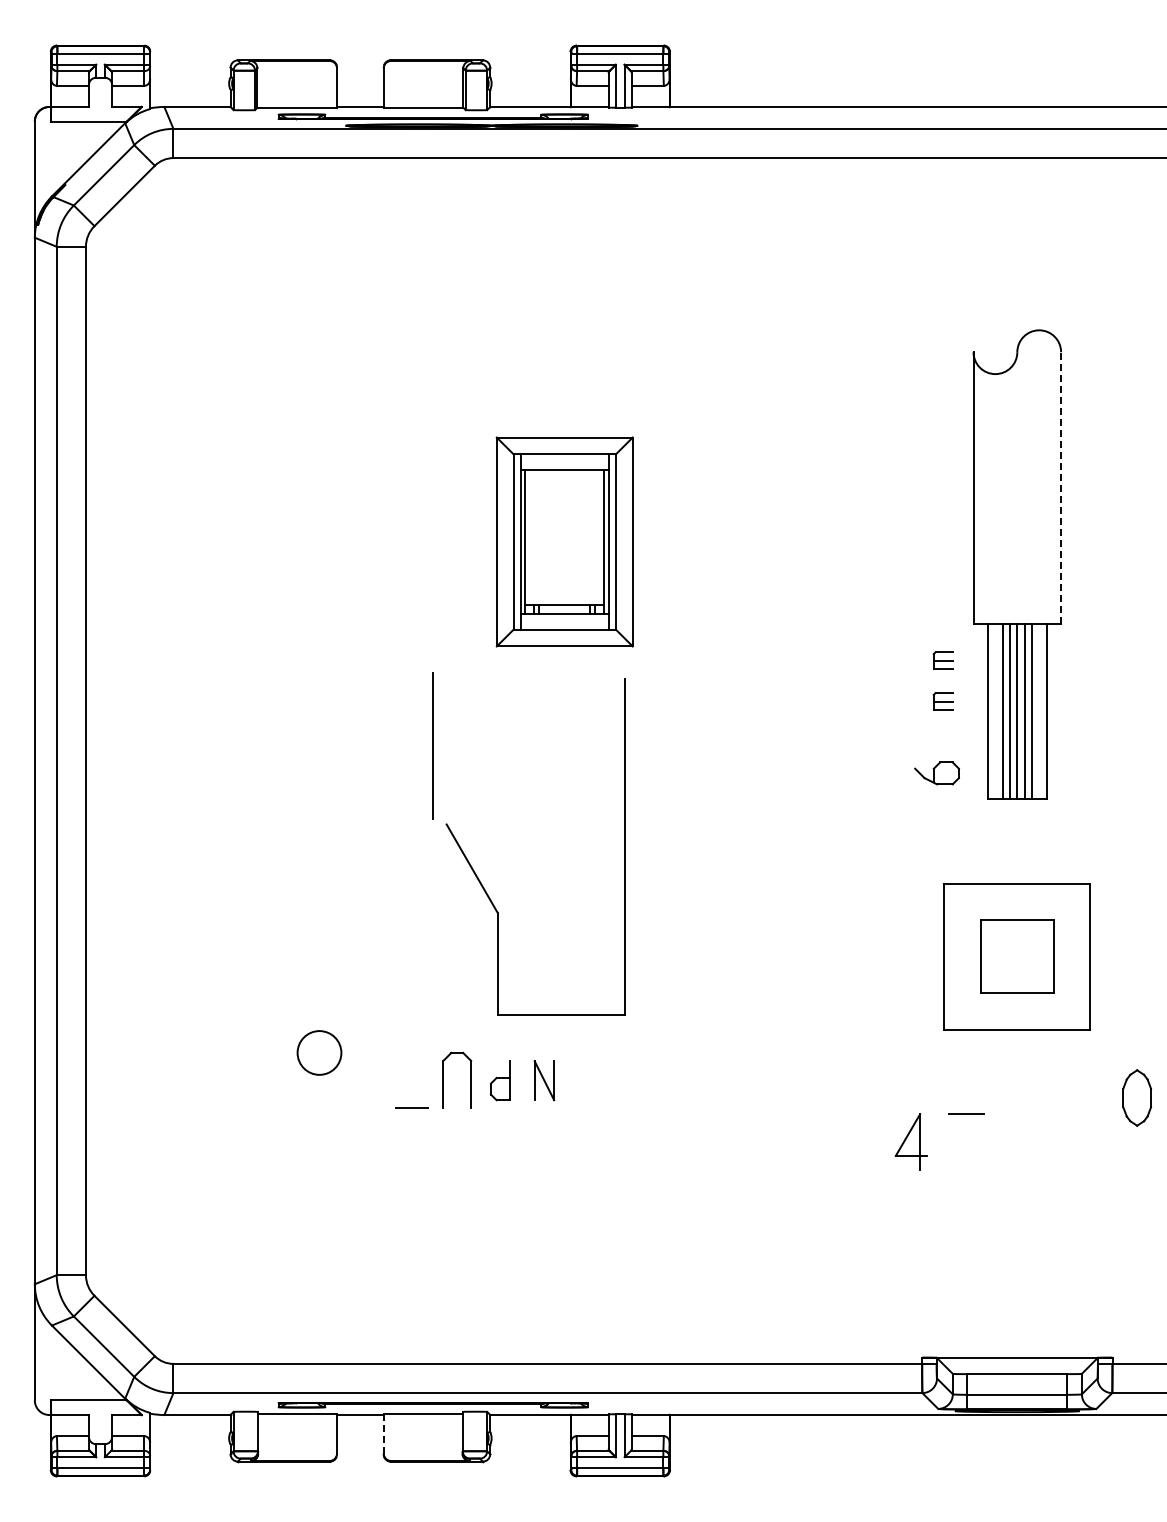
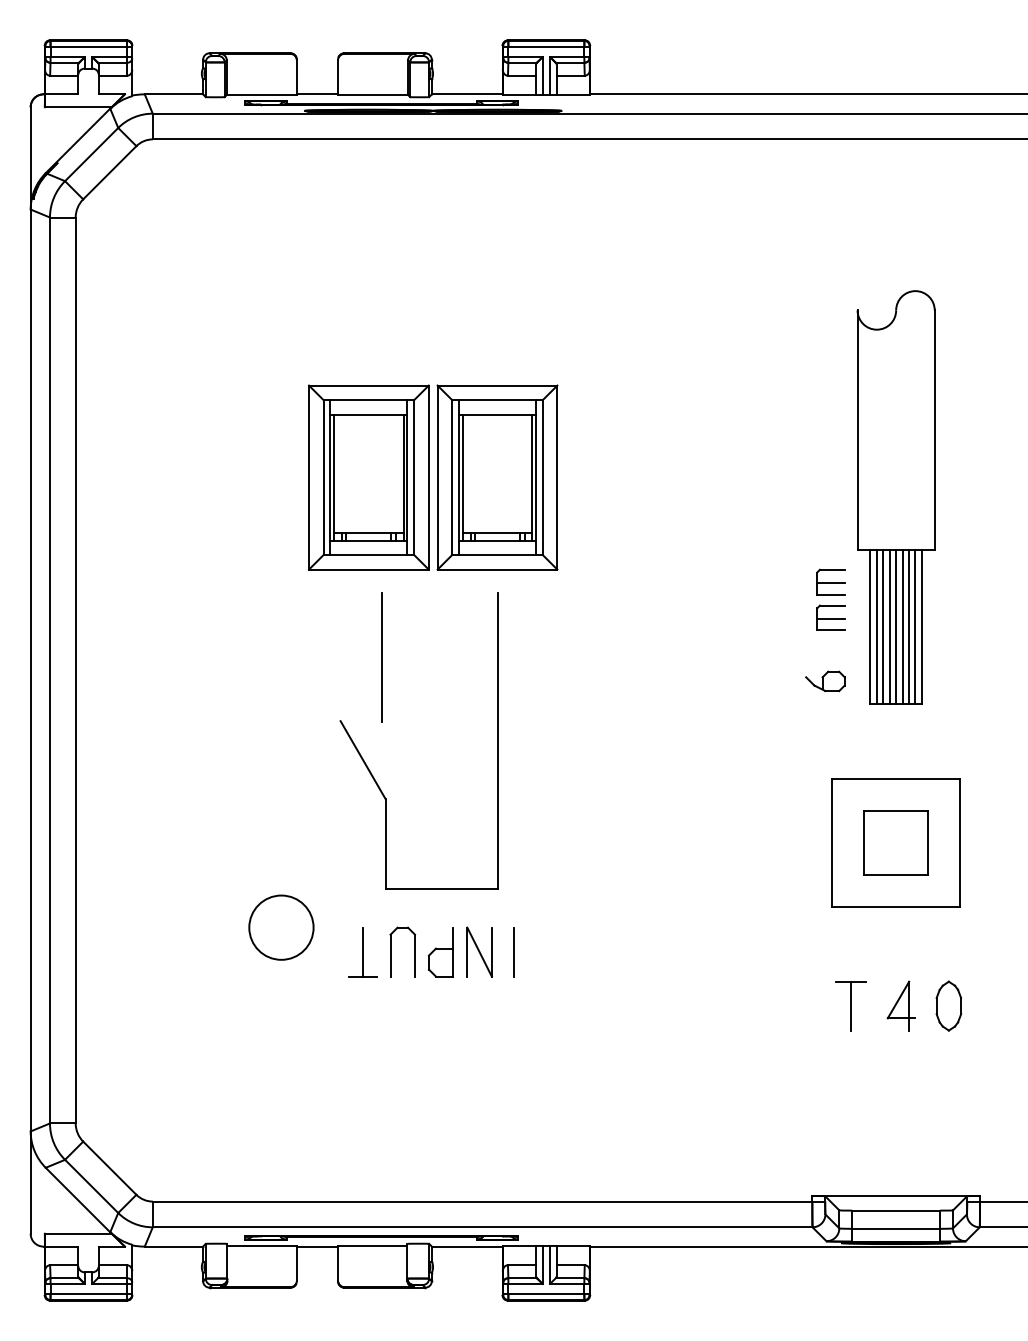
line: (1061, 488) -> (935, 430), dashed -> solid
part: (418, 541) -> (368, 477), added
part: (942, 660) -> (830, 581), size x1.67
part: (942, 701) -> (830, 618), size x1.67
line: (995, 710) -> (876, 626), added
line: (1039, 710) -> (915, 626), added
part: (480, 880) -> (370, 770), moved
circle: (319, 1052) -> (281, 927), size x1.67
line: (411, 1080) -> (362, 951), added
part: (500, 1080) -> (440, 951), size x1.43
part: (544, 1080) -> (479, 951), size x1.43
line: (583, 1080) -> (514, 951), added
part: (1136, 1097) -> (948, 1005), moved
part: (910, 1141) -> (900, 1005), moved
line: (966, 1141) -> (851, 1005), added
line: (383, 1433) -> (337, 1262), dashed -> solid

